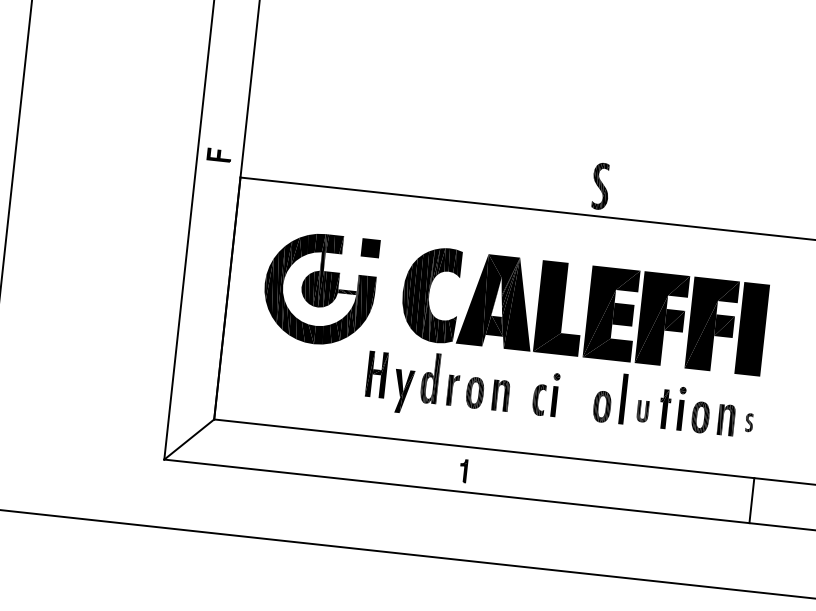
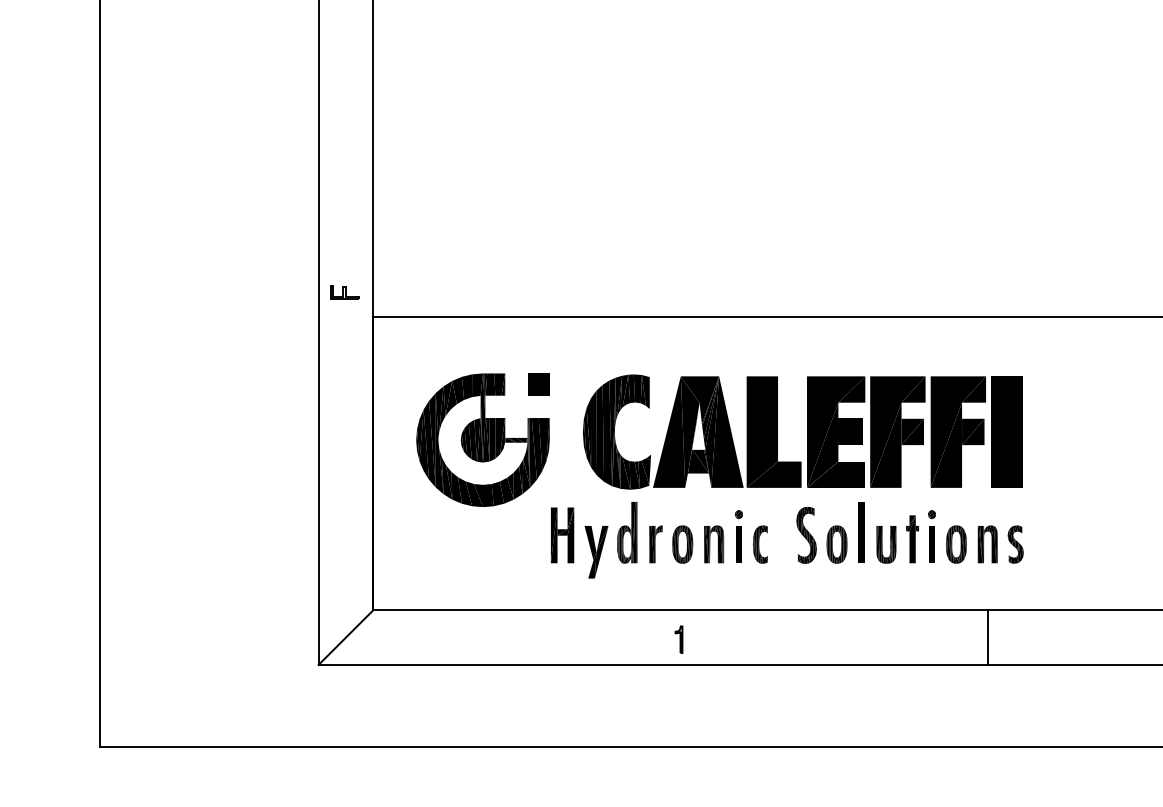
part: (600, 185) -> (806, 534), moved
part: (554, 394) -> (738, 536), moved
part: (643, 411) -> (886, 544), size x1.43
part: (749, 422) -> (1015, 544), size x1.67
line: (751, 500) -> (987, 637), moved

